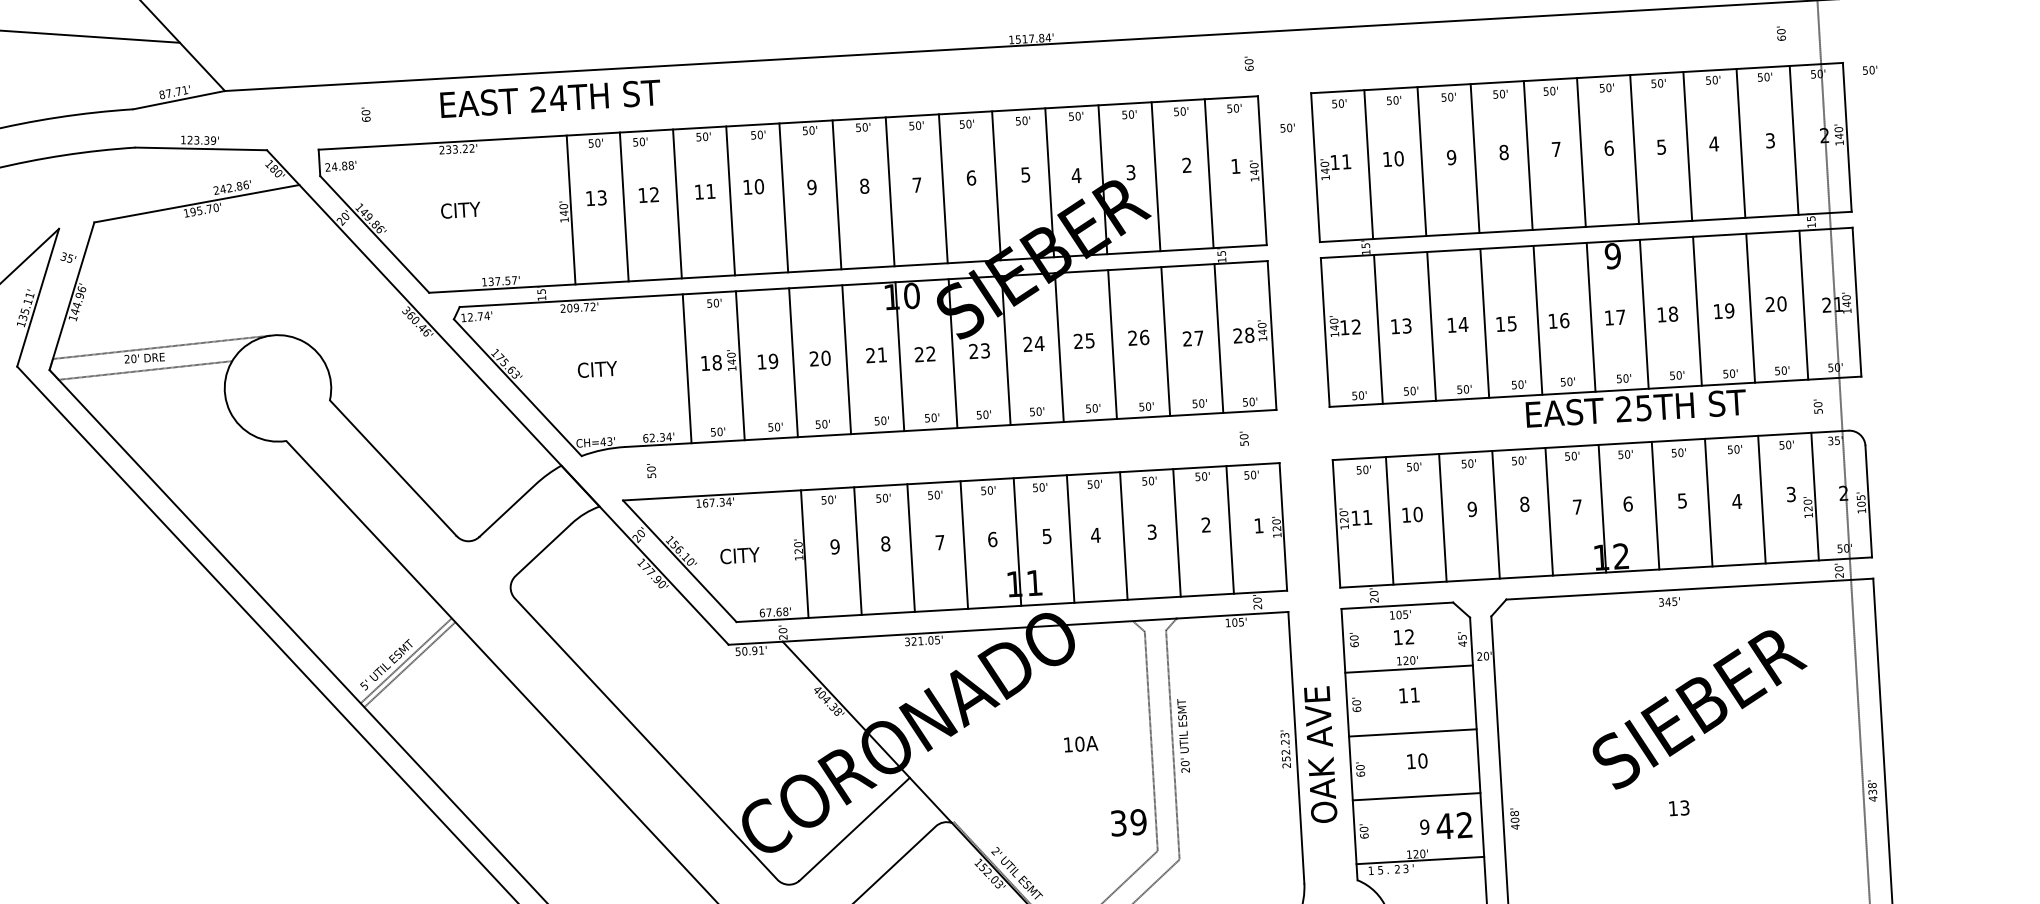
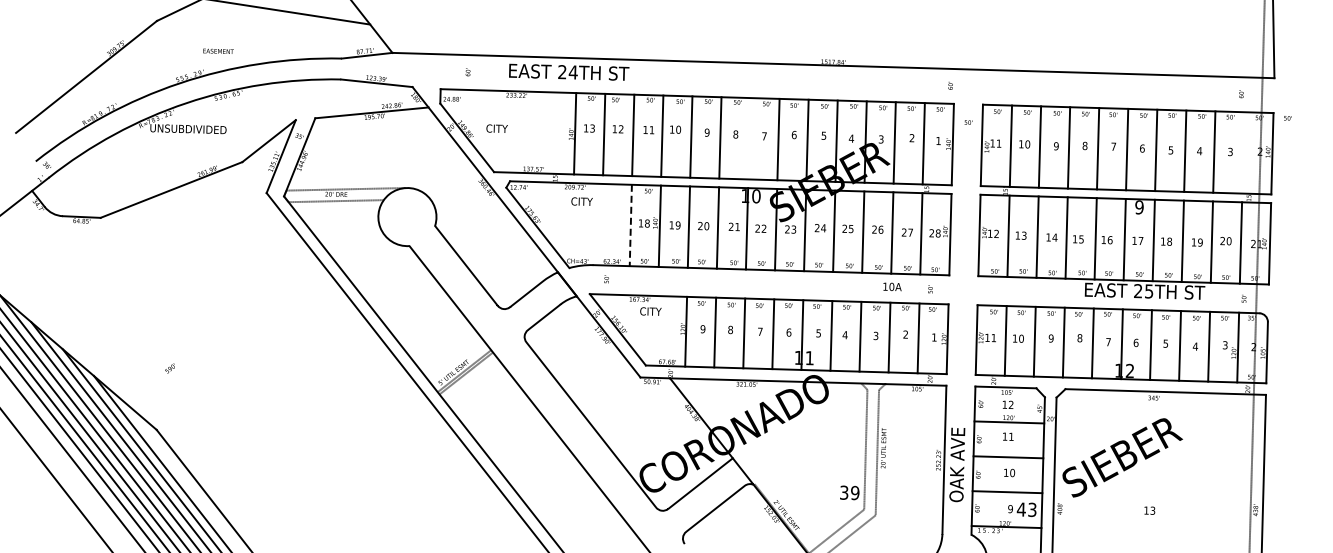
line: (1794, 139) -> (1243, 152), removed
line: (890, 191) -> (749, 138), removed
text: (459, 209) -> (496, 128), moved
line: (686, 368) -> (630, 225), solid -> dashed
text: (596, 369) -> (581, 201), moved
text: (739, 555) -> (650, 311), moved
text: (1699, 708) -> (1122, 457), moved
text: (1080, 743) -> (892, 286), moved
text: (1465, 826) -> (1032, 510), 42 -> 43

